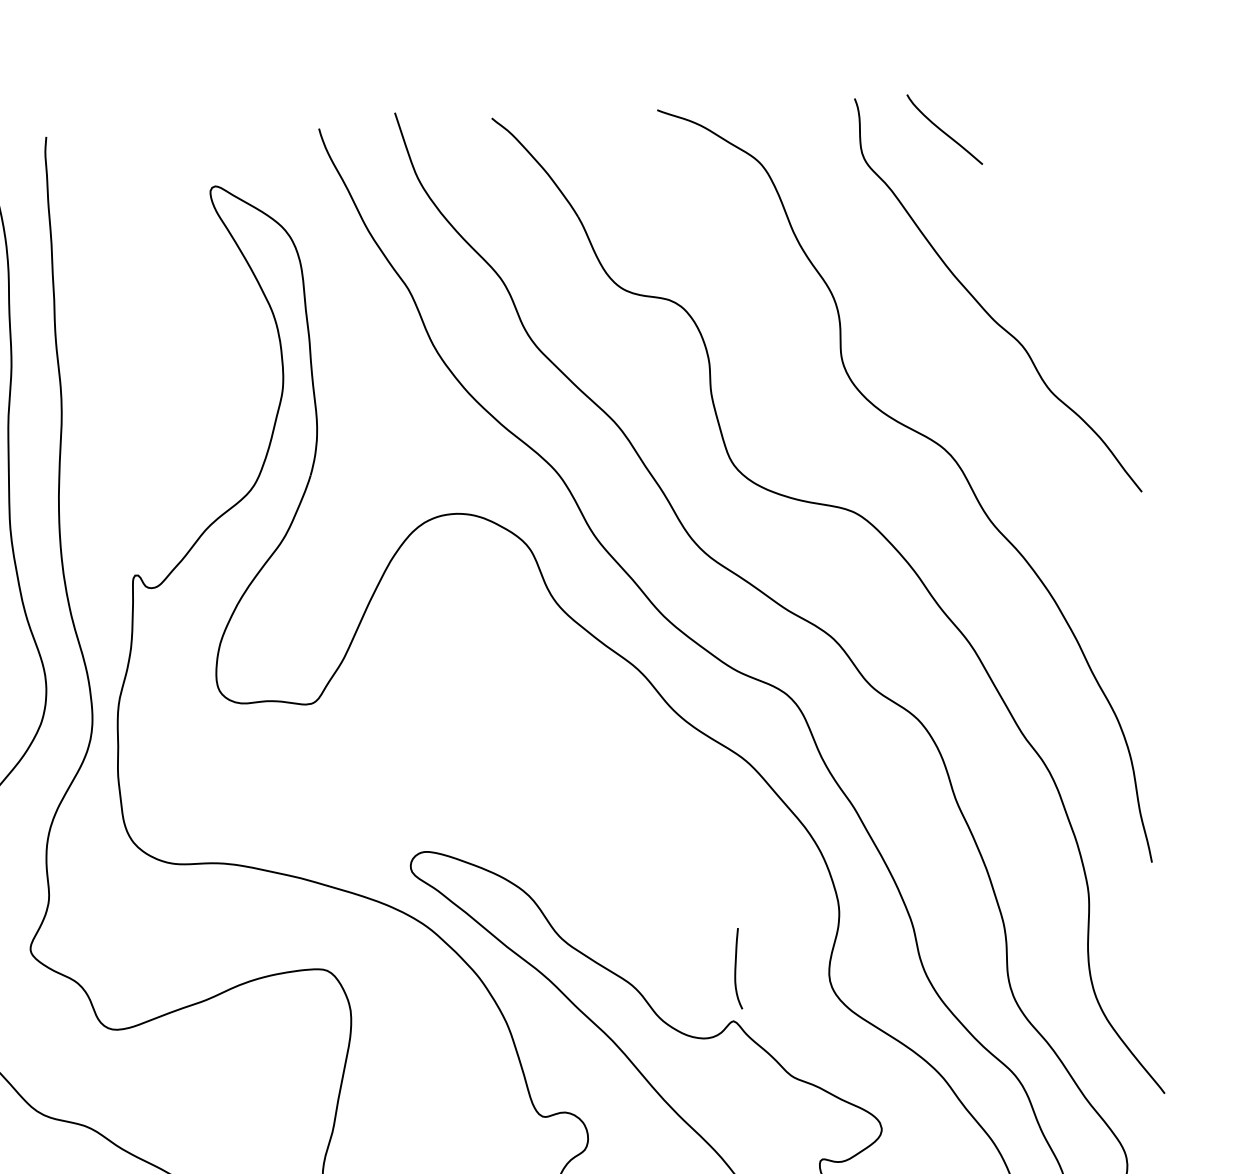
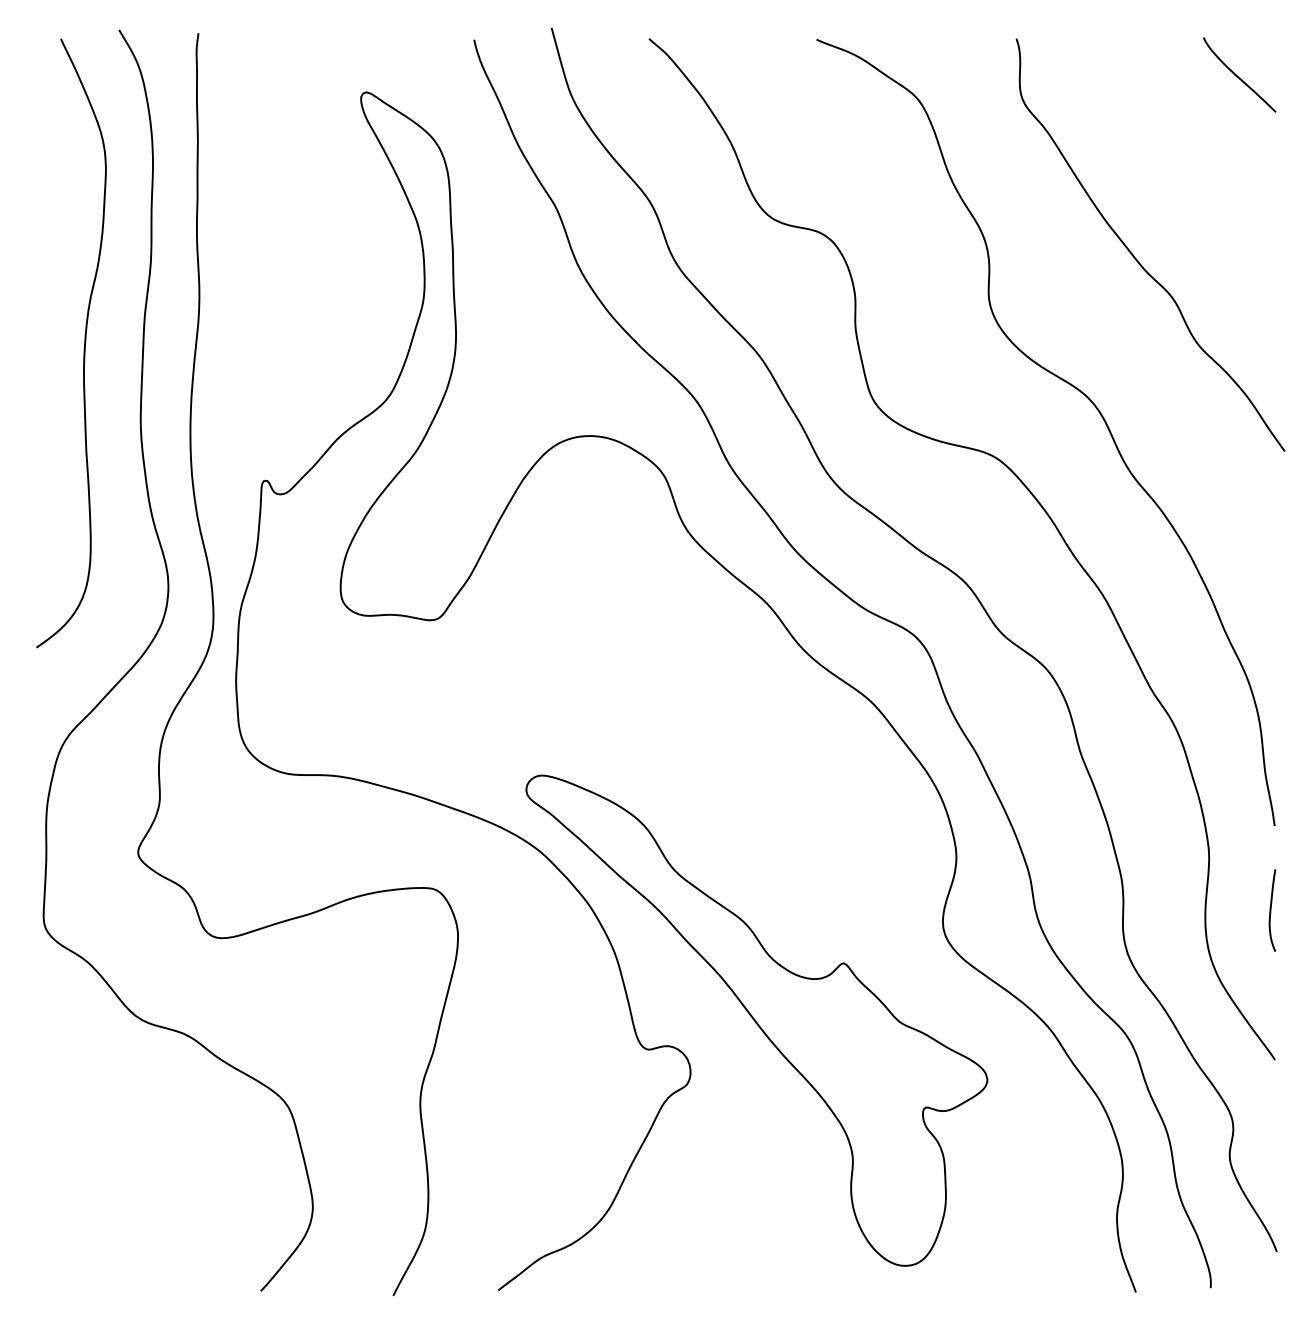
curve: (942, 130) -> (1237, 75), moved
curve: (736, 968) -> (1271, 910), moved

